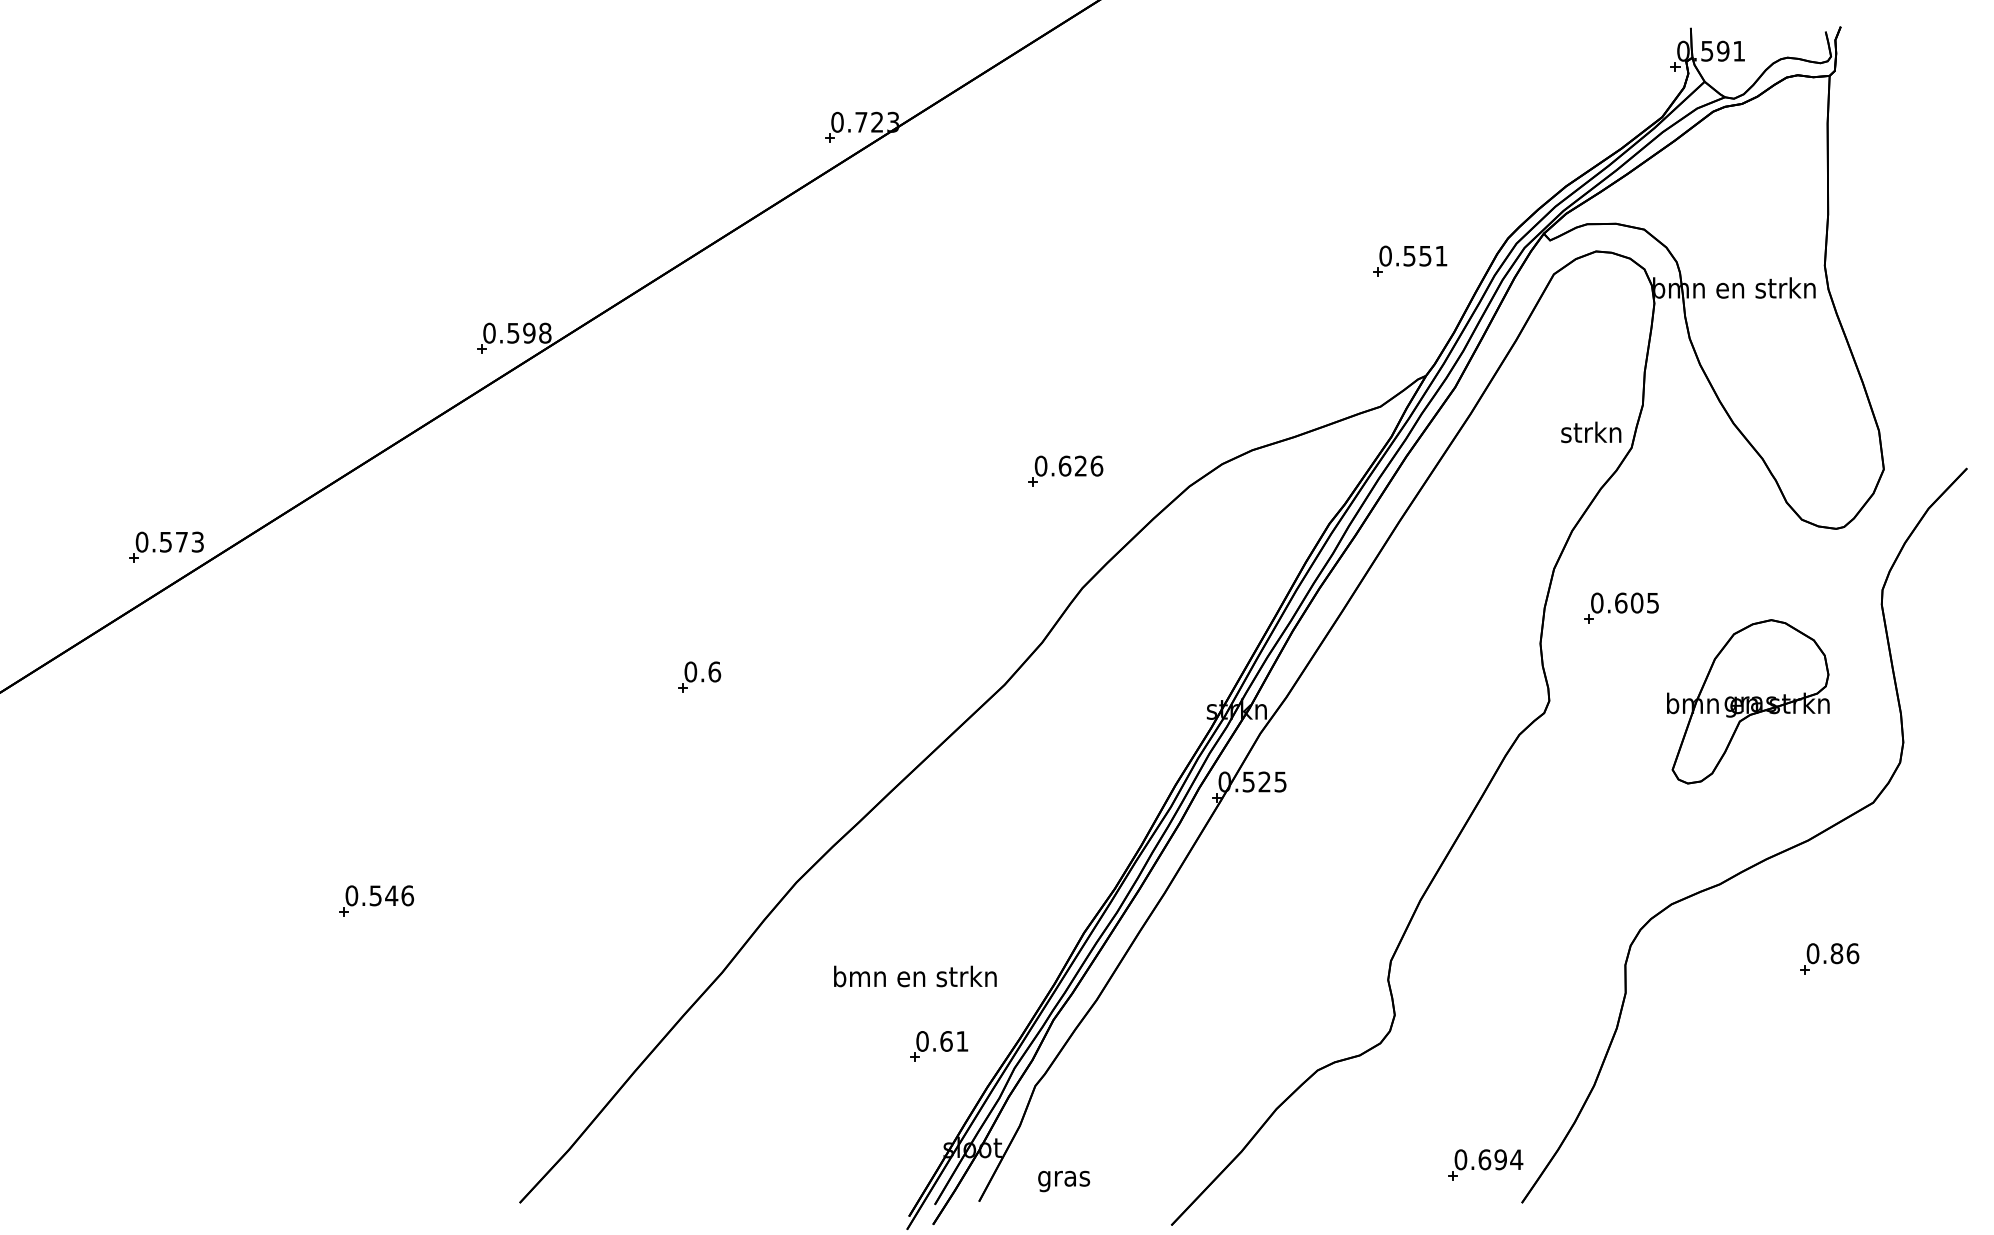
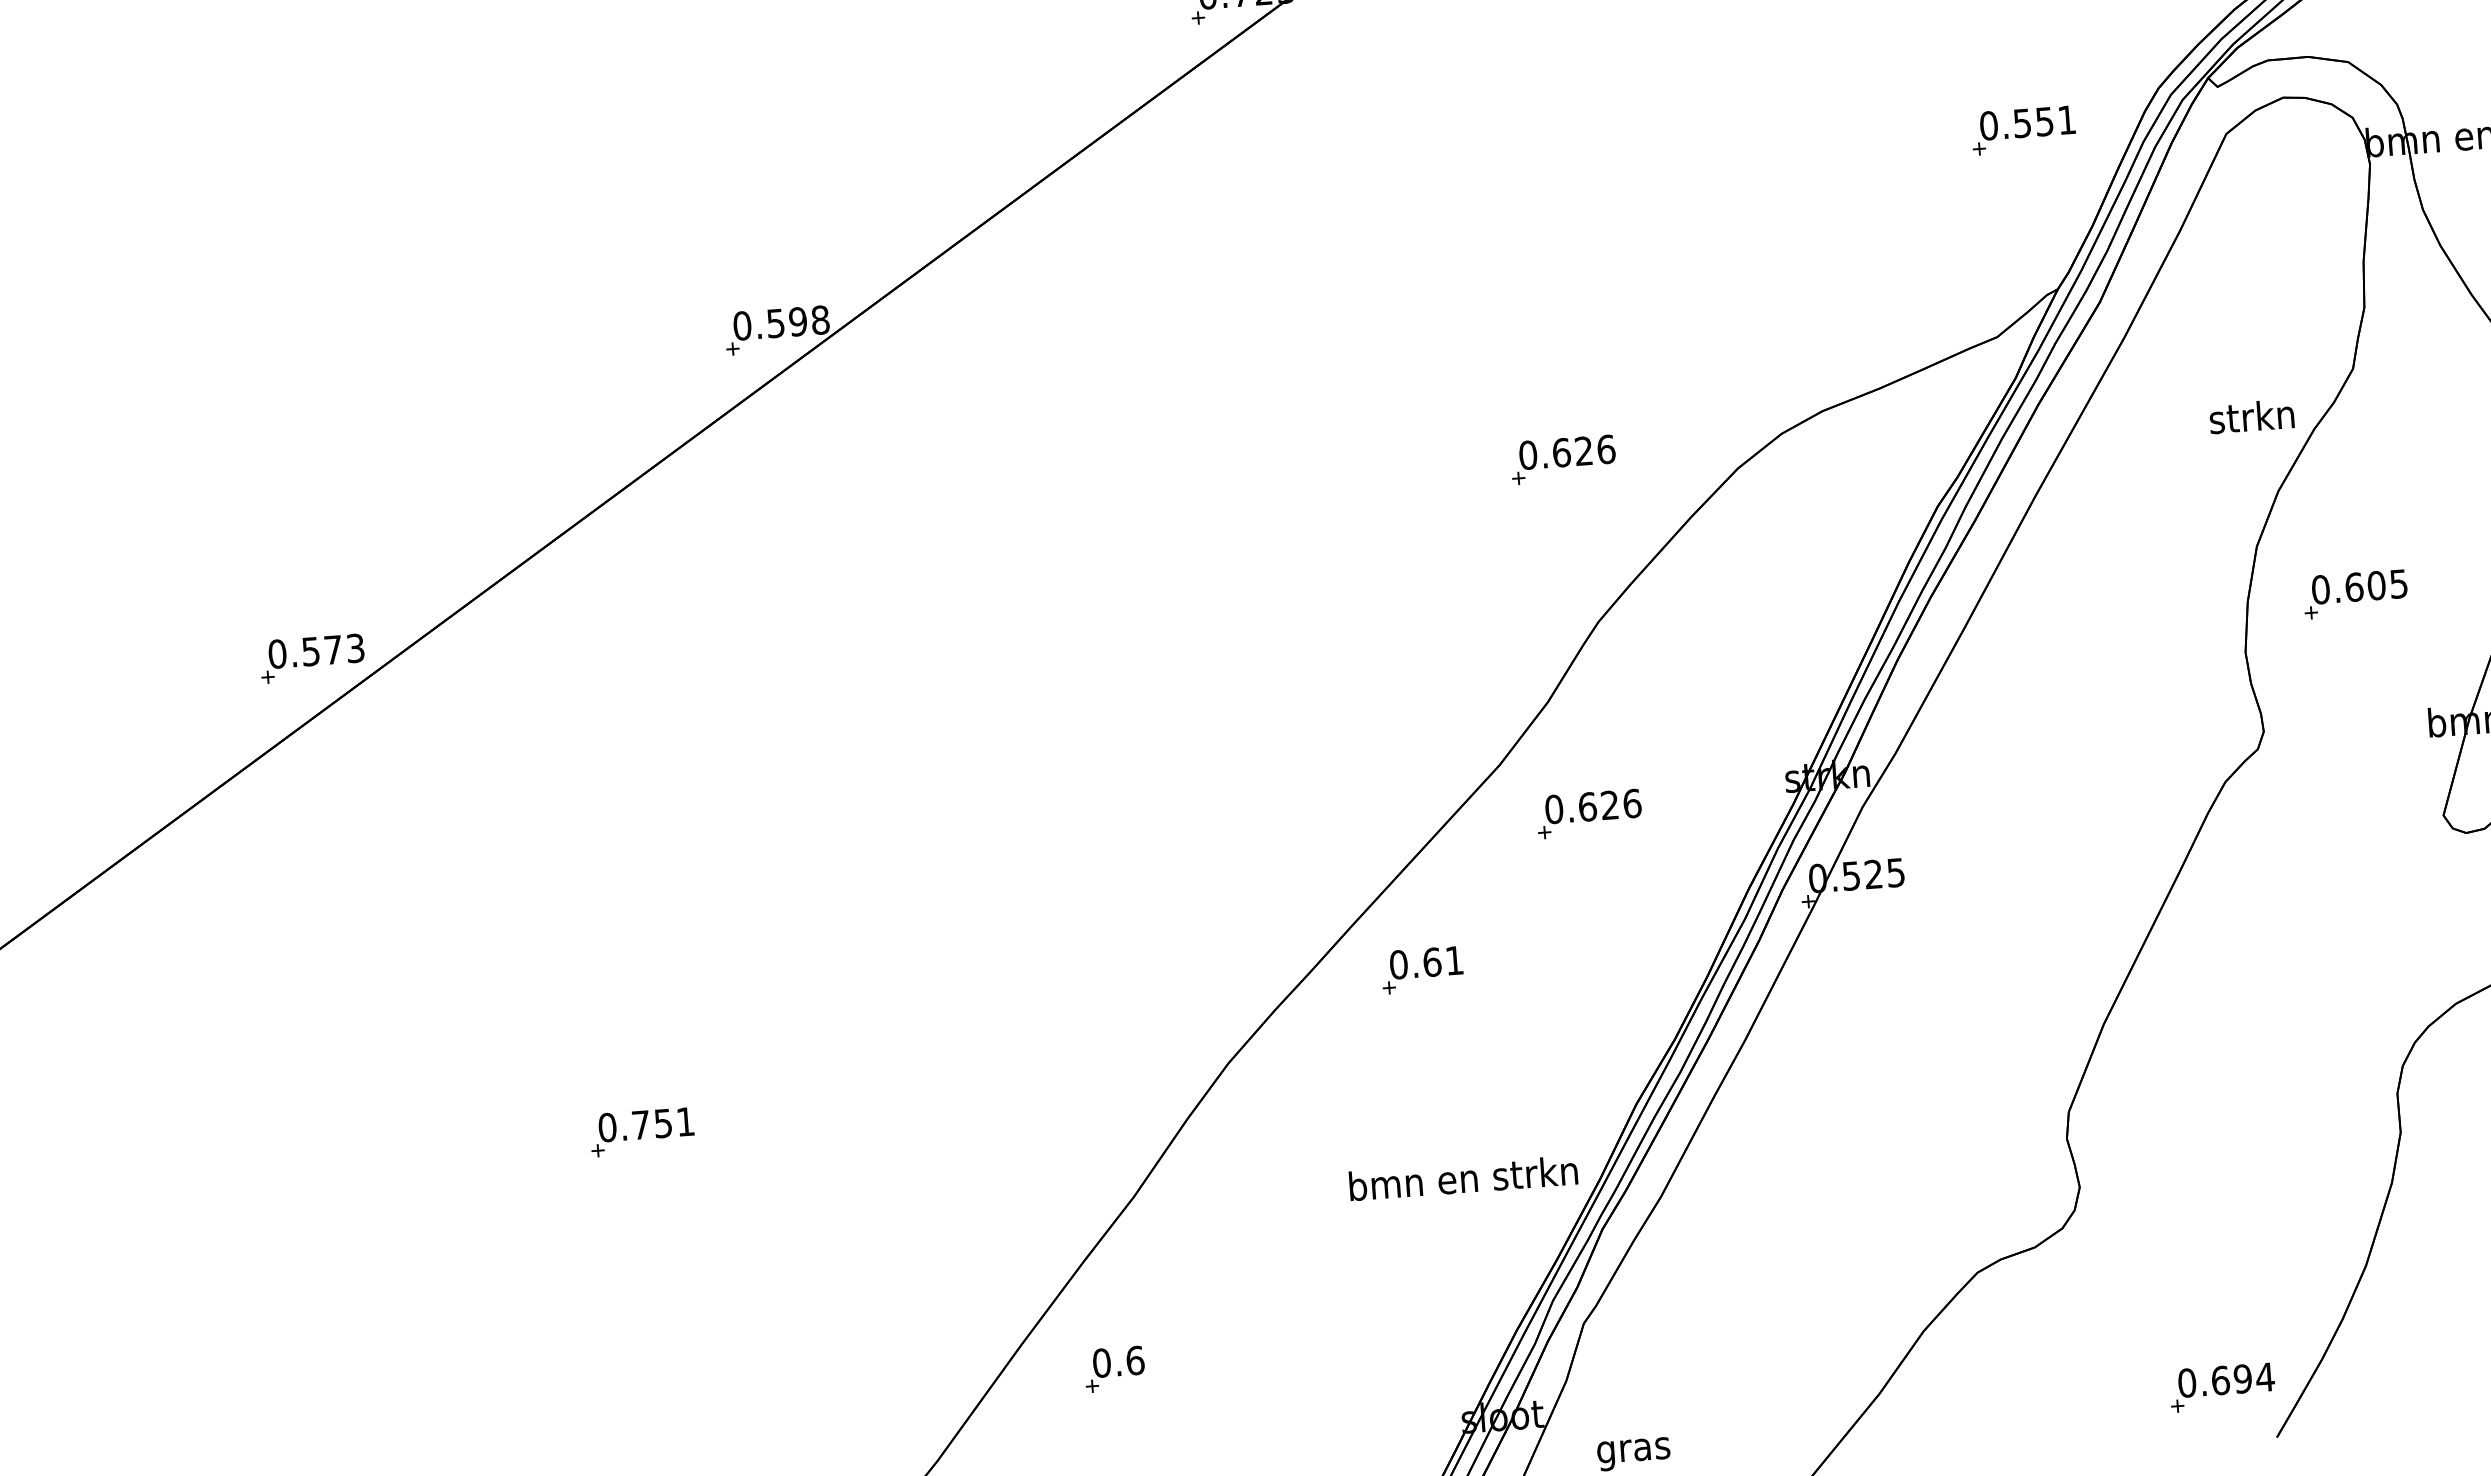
text: (1591, 432) -> (2252, 416), moved
part: (699, 676) -> (1114, 1368), moved
part: (1065, 723) -> (1588, 812), added
text: (391, 895) -> (663, 1123), 0.546 -> 0.751
text: (915, 976) -> (1463, 1178), moved
part: (939, 1046) -> (1423, 970), moved

